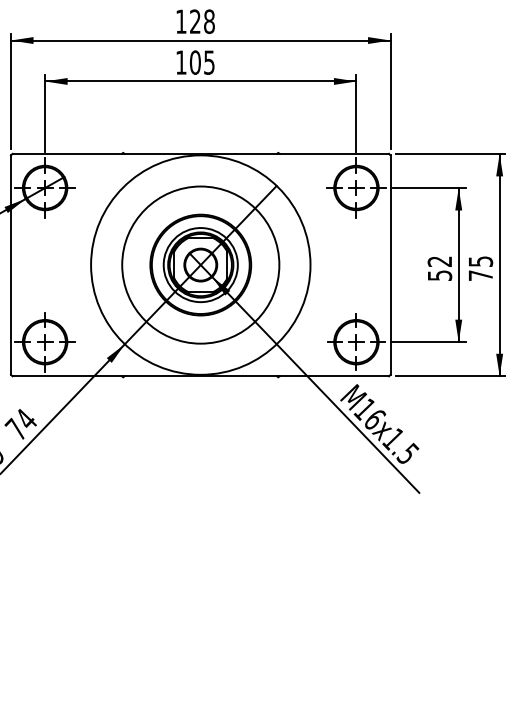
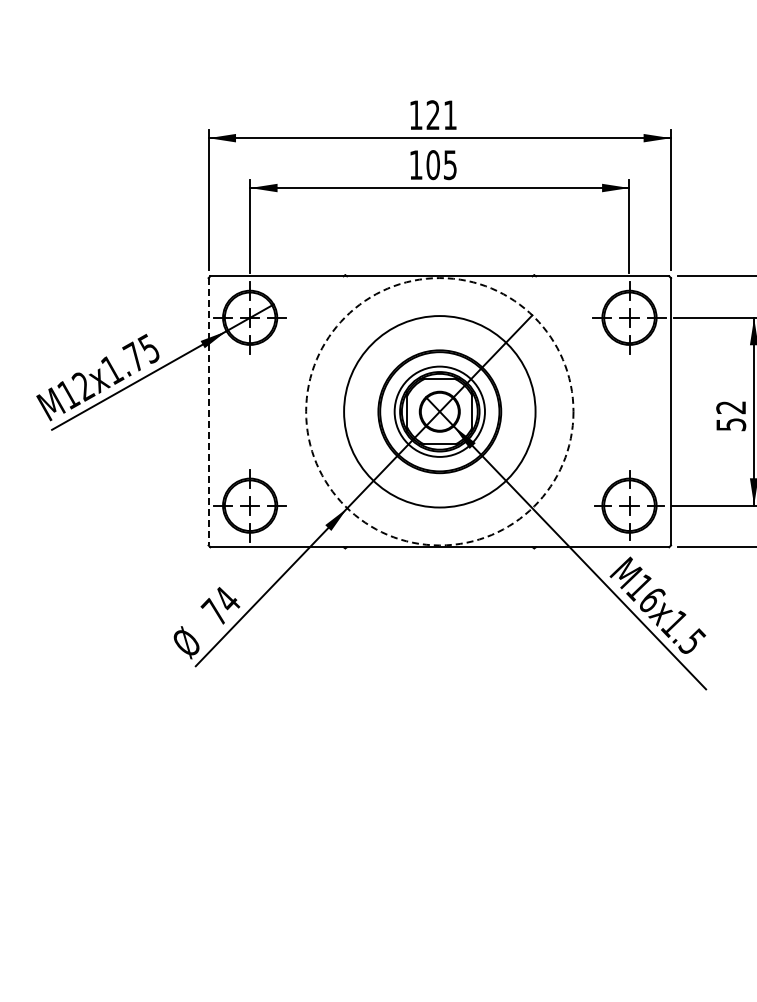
text: (209, 21) -> (450, 115), 128 -> 121
line: (10, 264) -> (208, 411), solid -> dashed
circle: (200, 264) -> (439, 411), solid -> dashed

